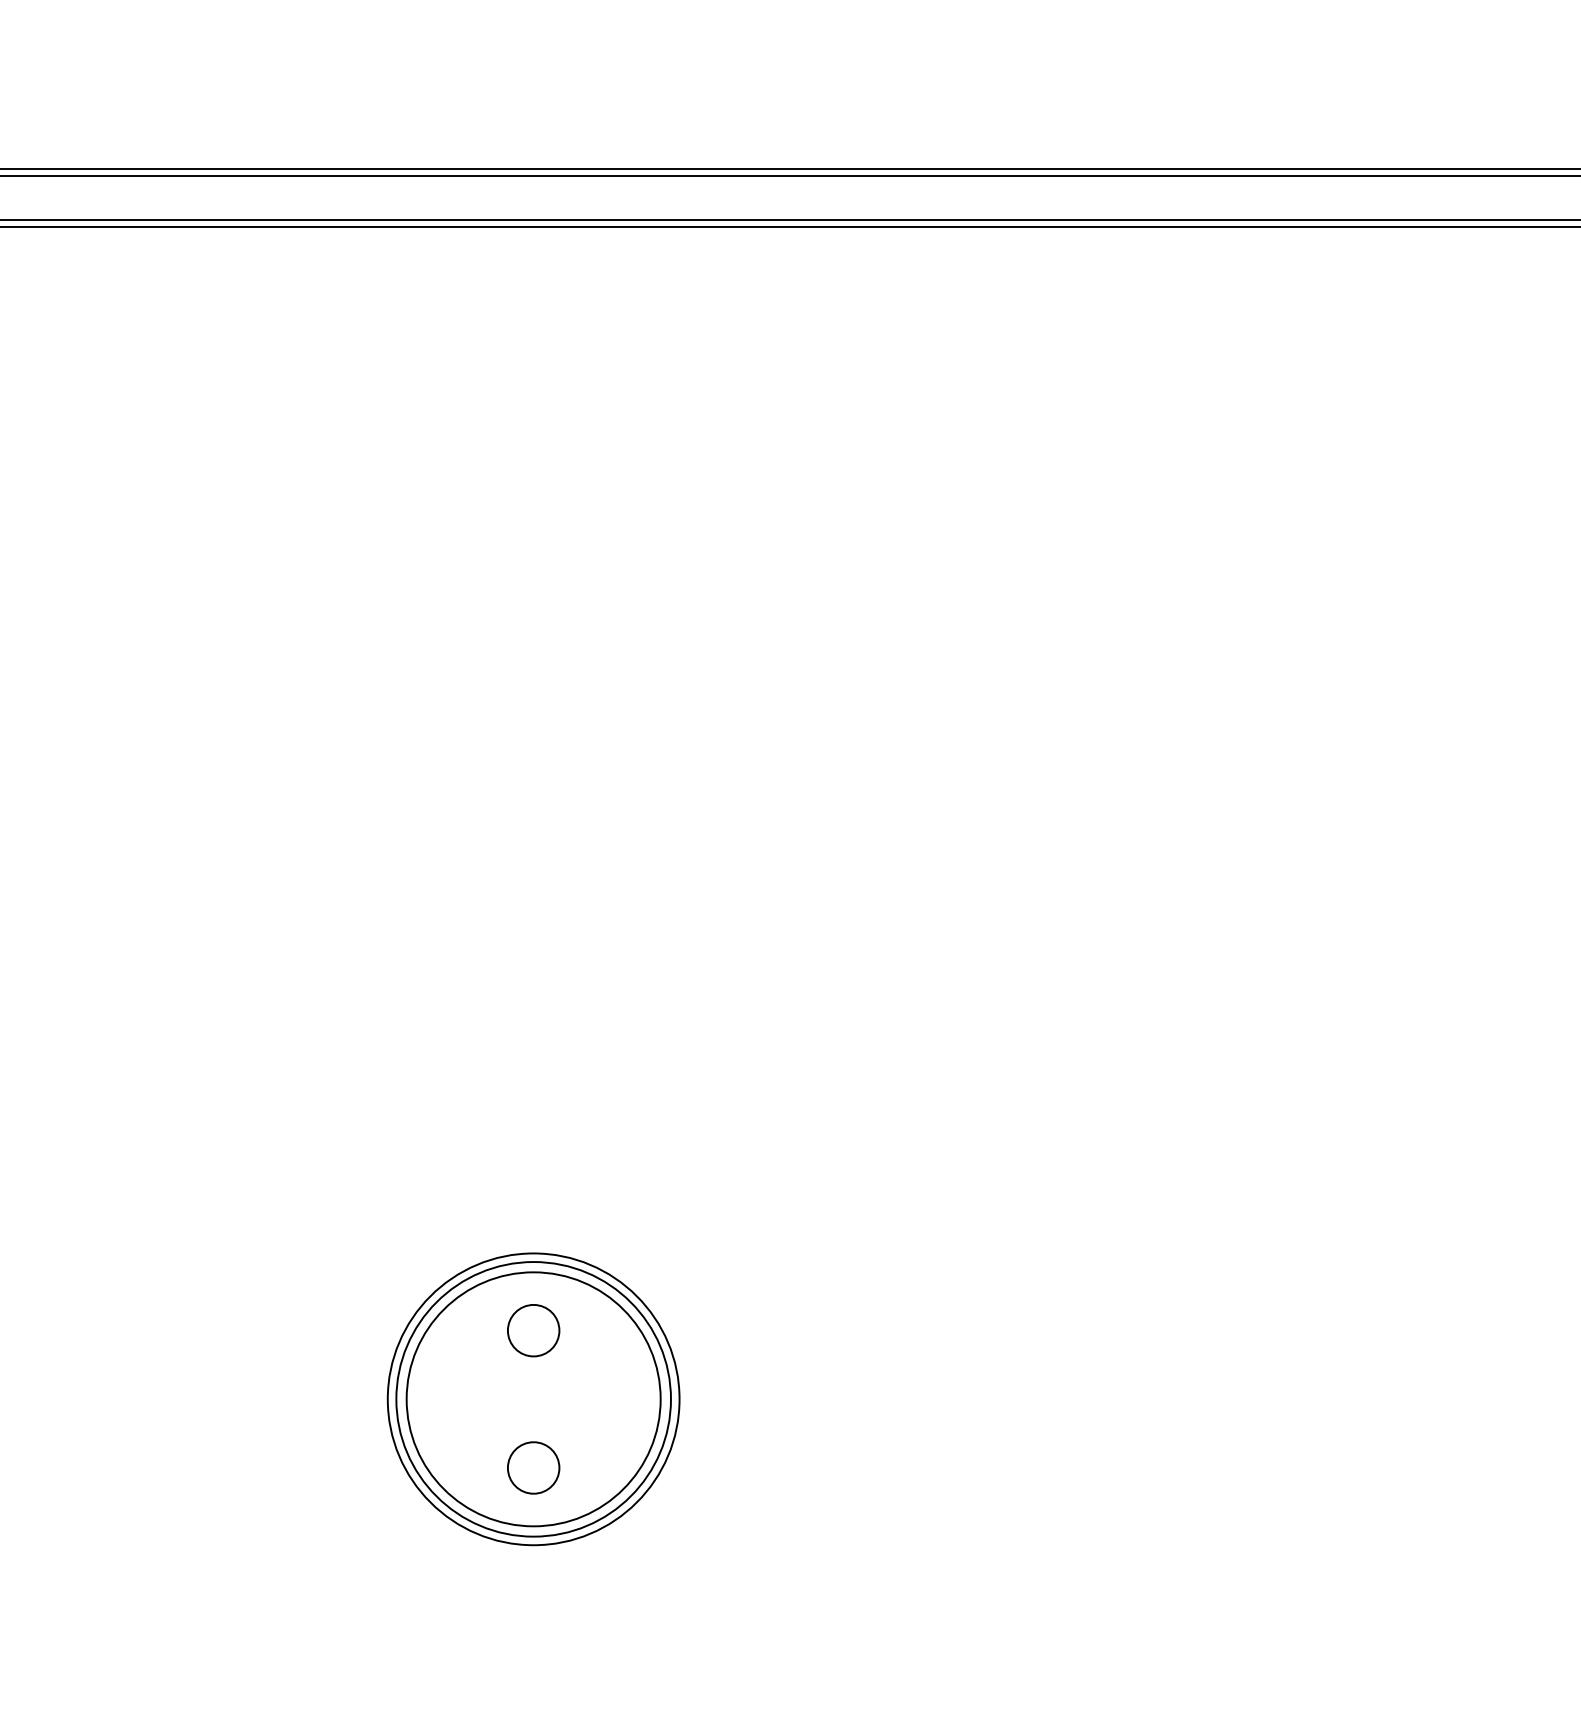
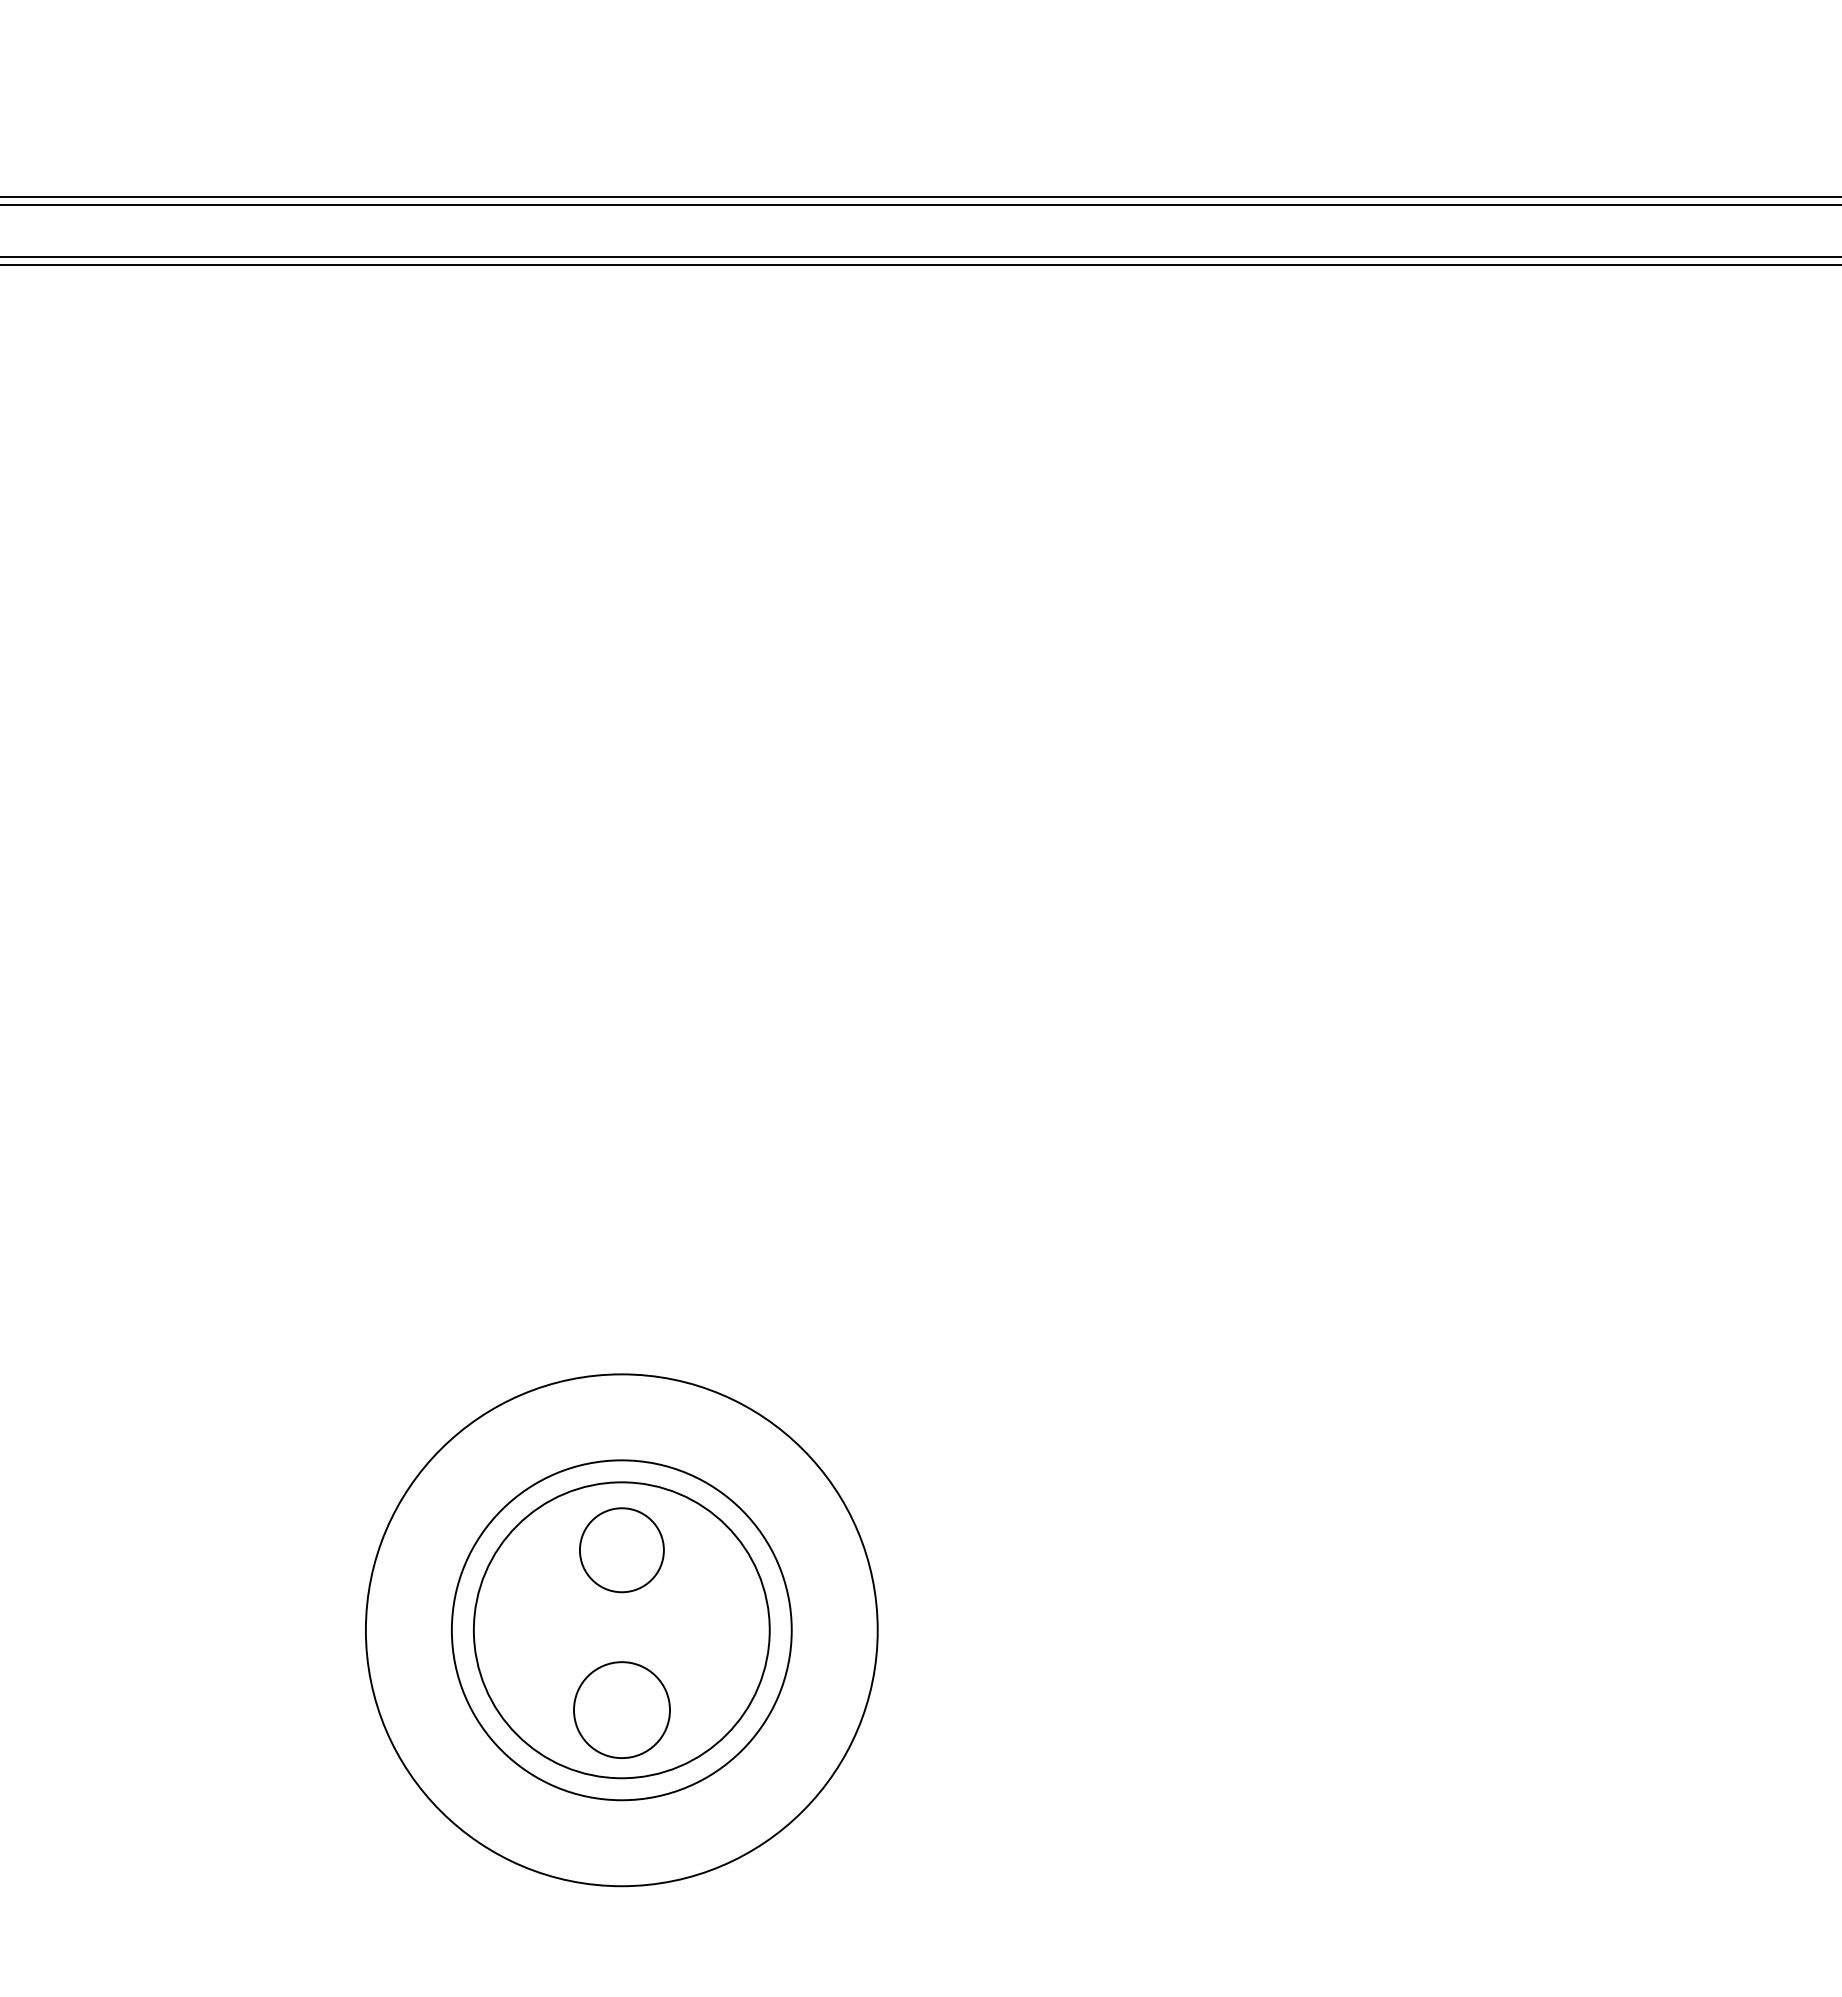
circle: (533, 1330) -> (621, 1550), size x1.4
circle: (533, 1399) -> (621, 1630), size x1.6
circle: (533, 1468) -> (621, 1710), size x1.6

